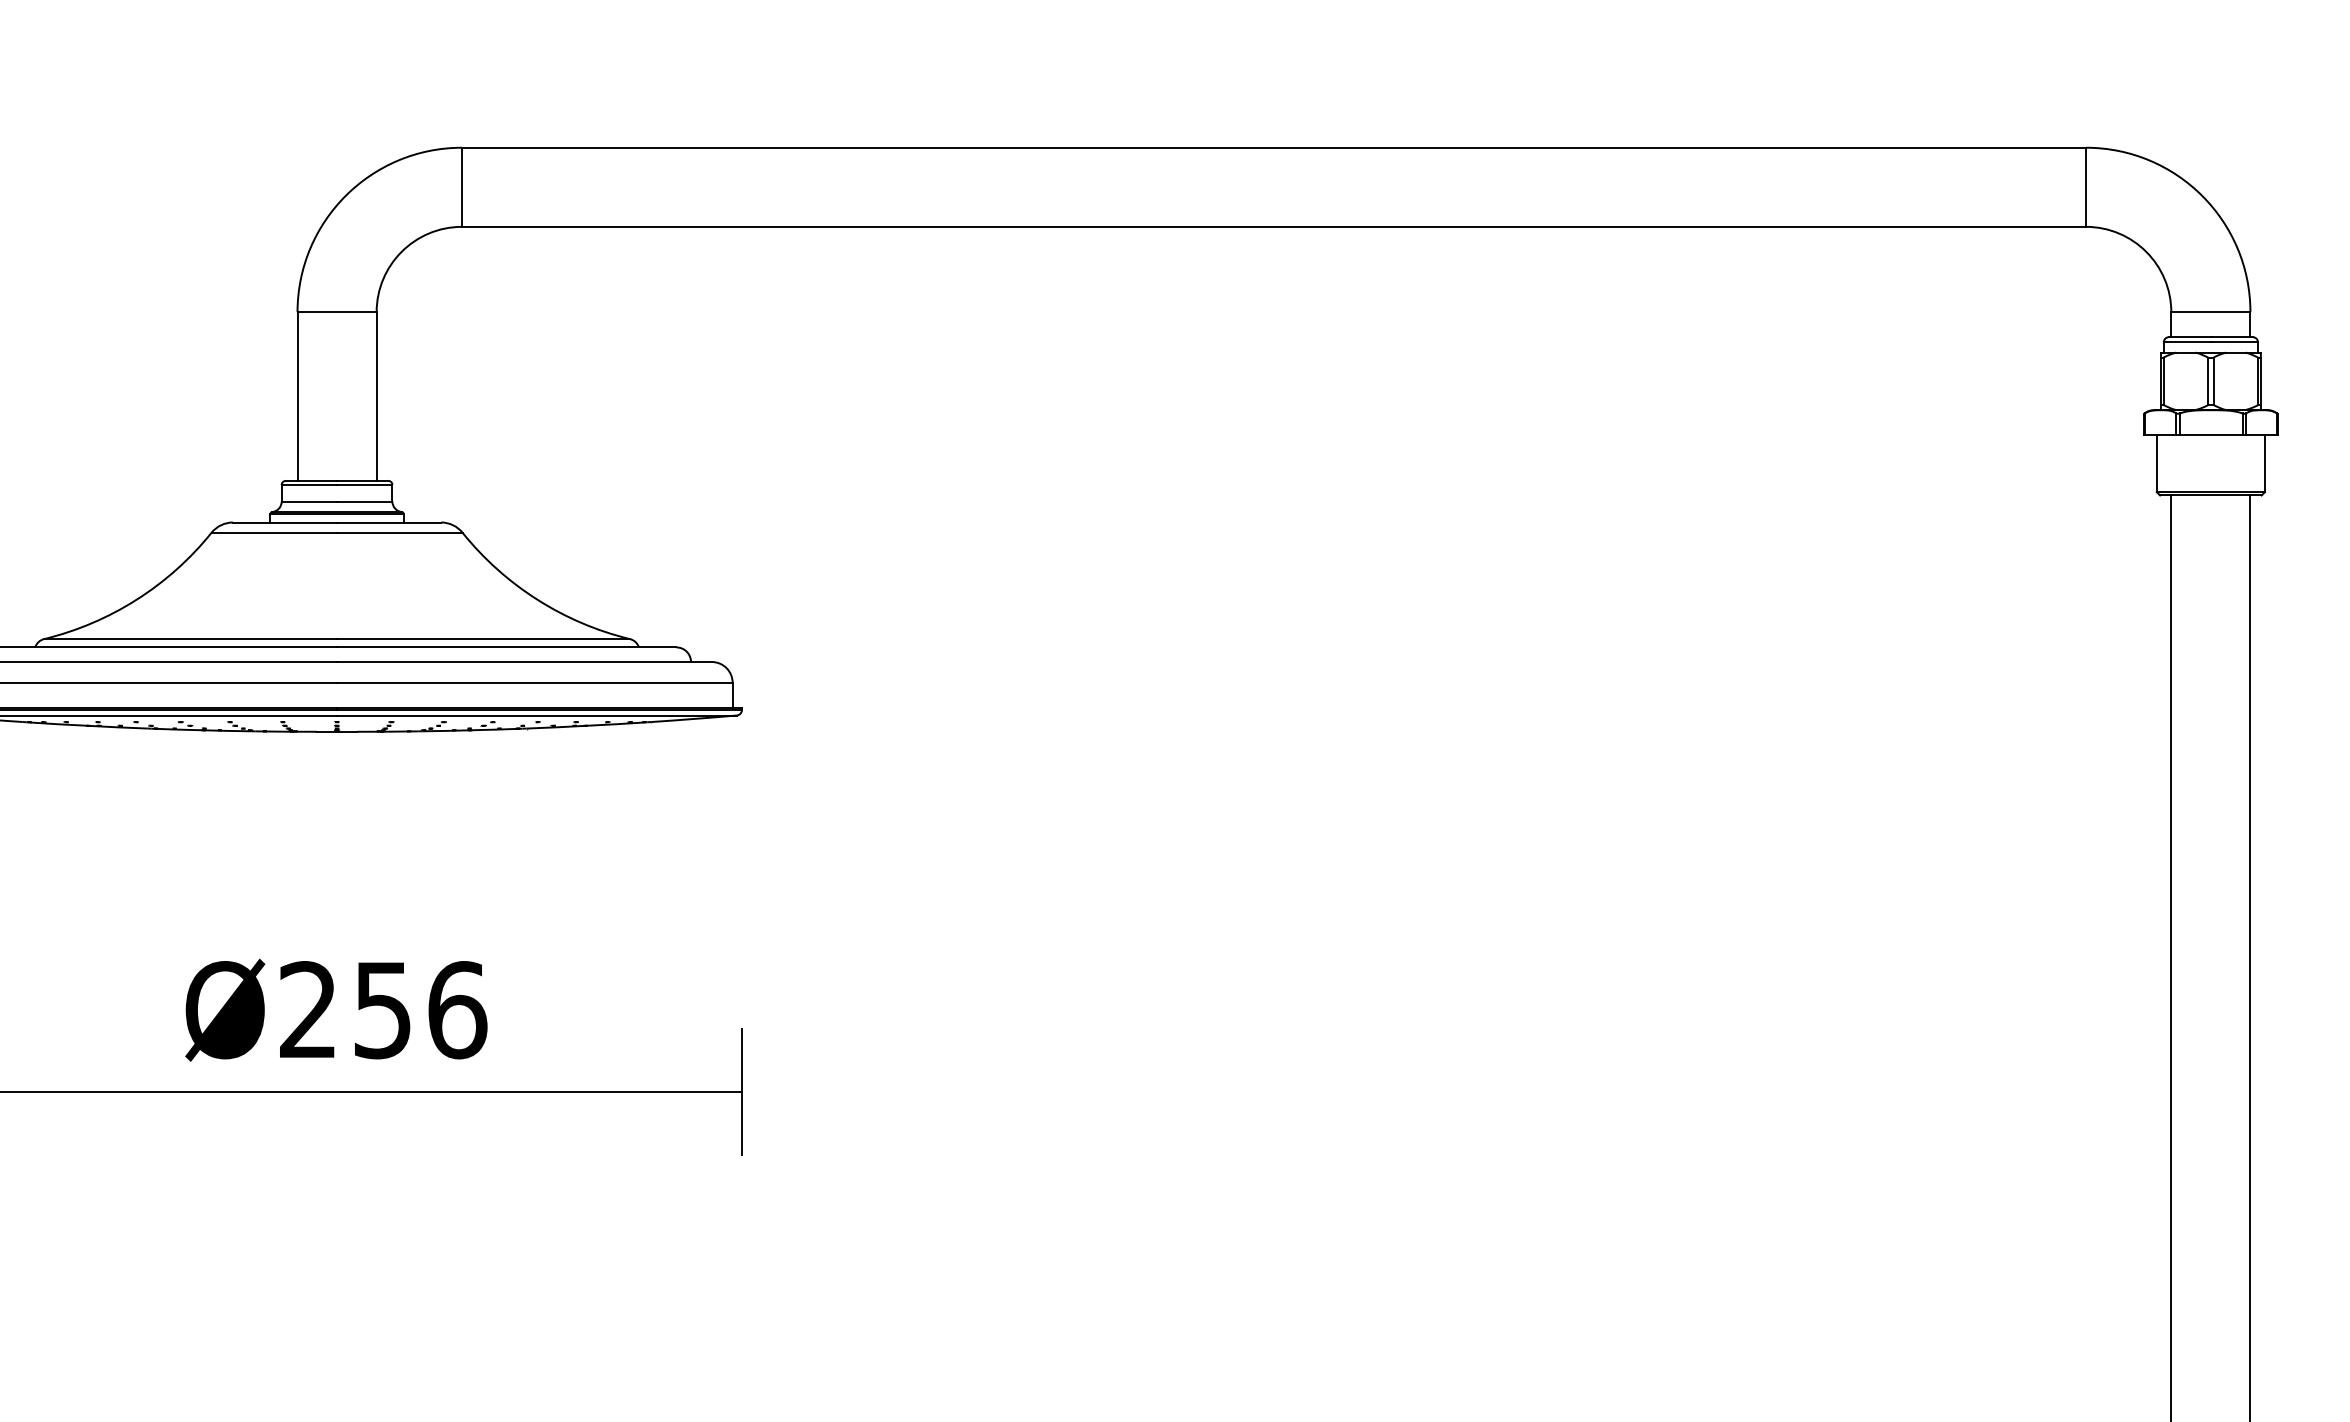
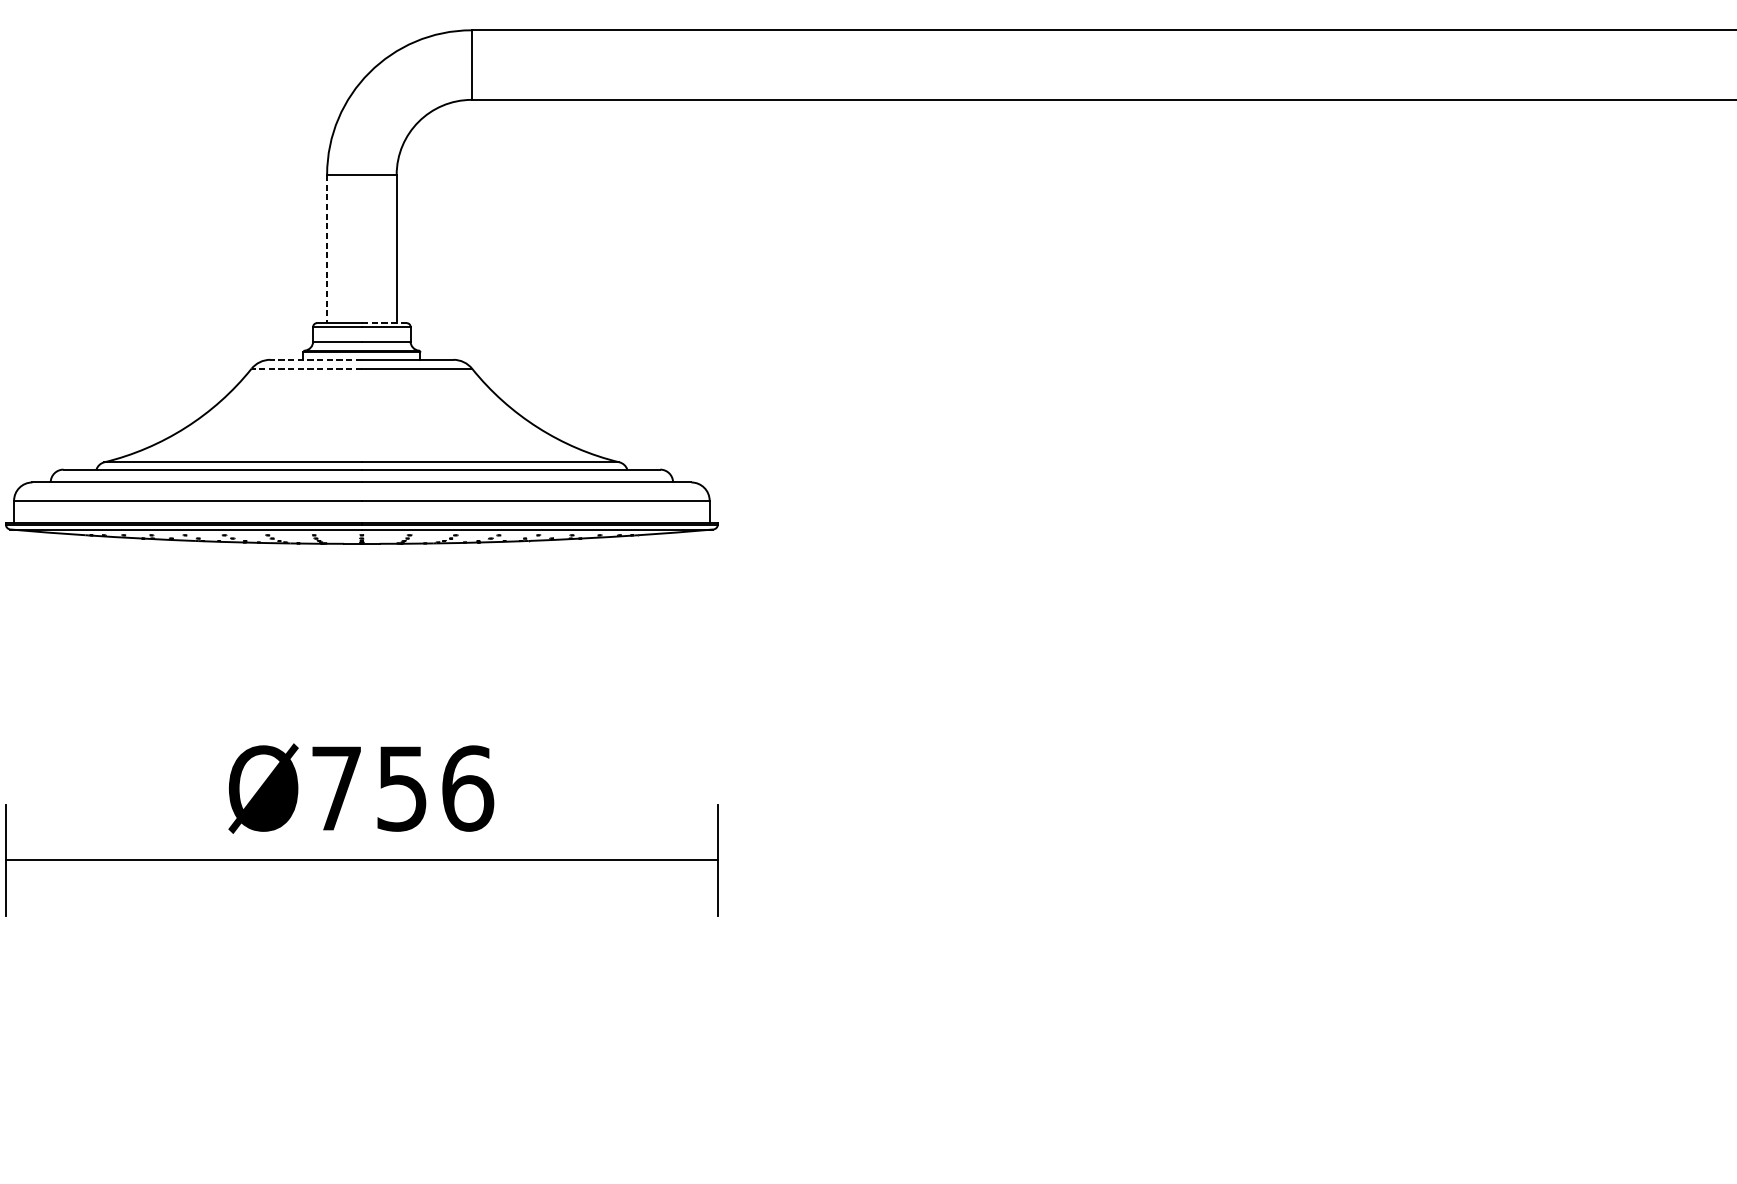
line: (297, 397) -> (327, 249), solid -> dashed
line: (362, 480) -> (384, 322), solid -> dashed
line: (284, 522) -> (315, 359), solid -> dashed
line: (274, 532) -> (306, 368), solid -> dashed
text: (307, 1009) -> (335, 787), Ø256 -> Ø756

